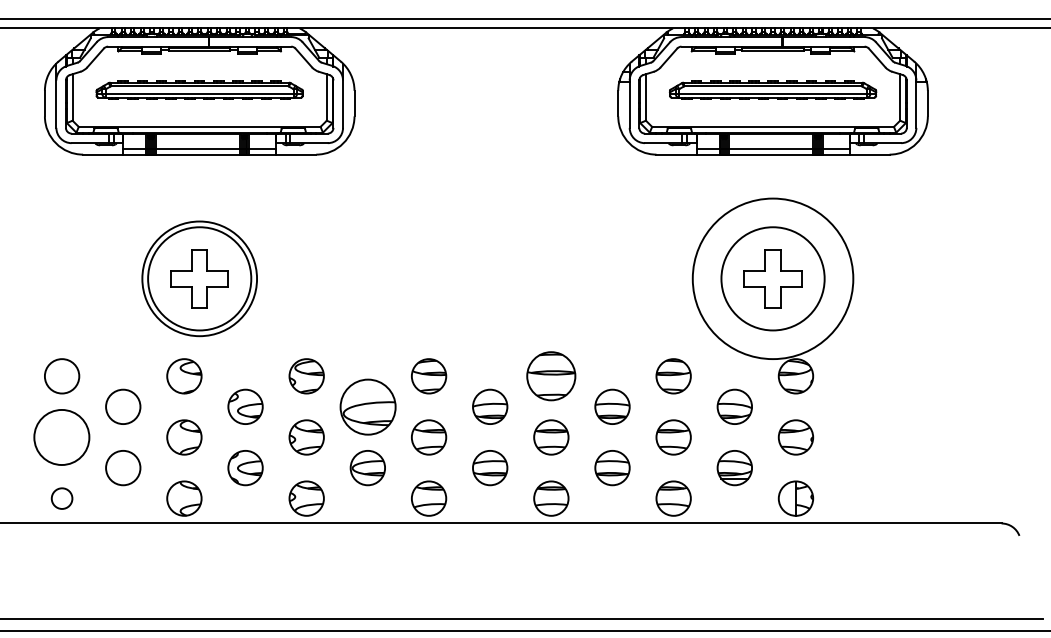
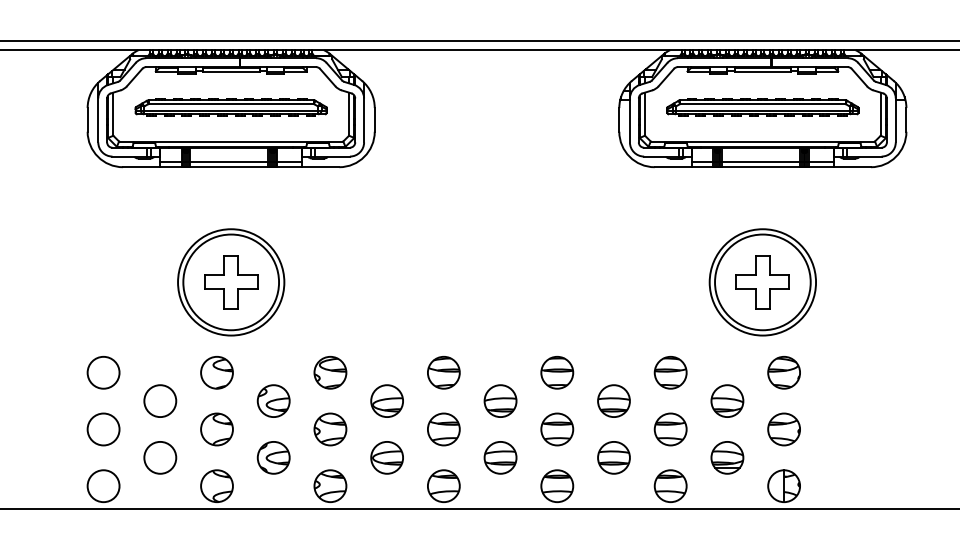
circle: (772, 278) -> (762, 282), size x0.71
part: (551, 376) -> (557, 372), size x0.71
part: (367, 406) -> (386, 400), size x0.62
circle: (62, 437) -> (103, 429), size x0.62
circle: (61, 498) -> (103, 486), size x1.67

